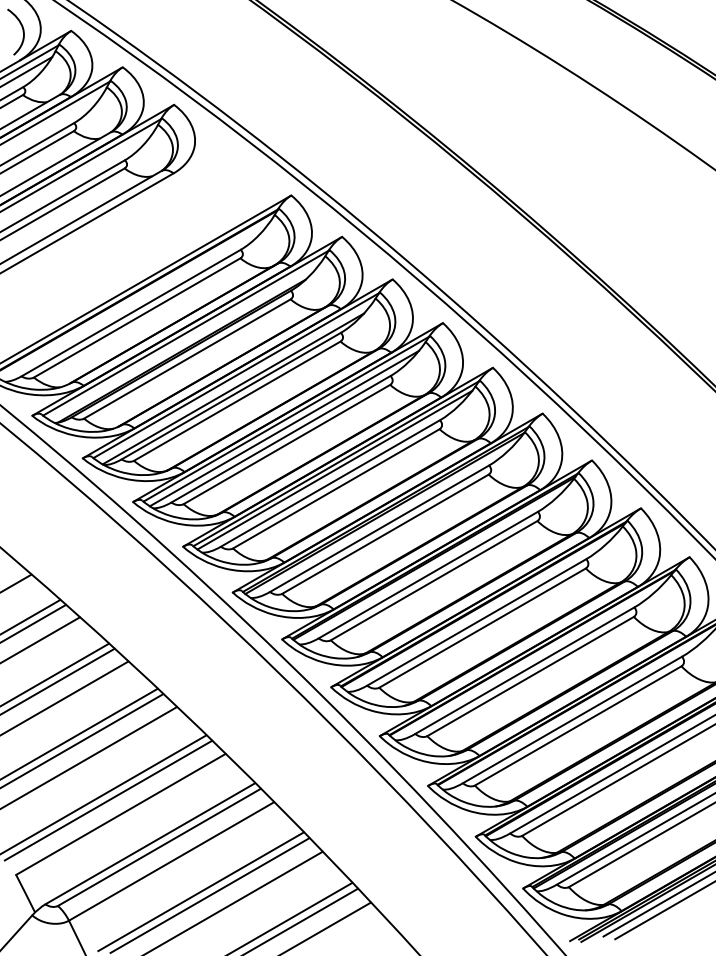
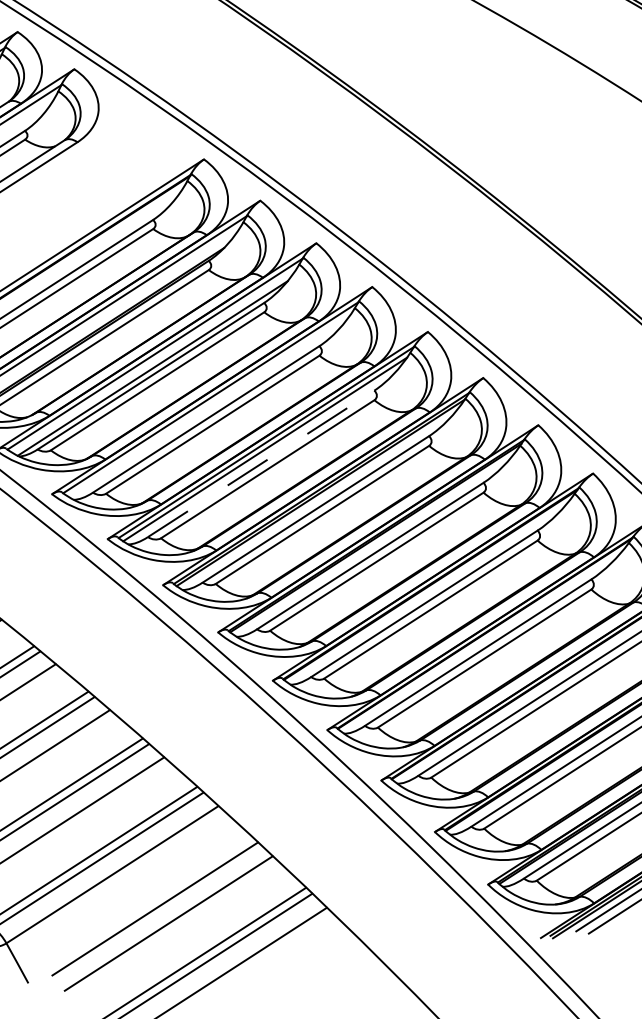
line: (284, 428) -> (209, 407), removed
line: (330, 483) -> (261, 463), solid -> dashed
line: (200, 891) -> (144, 905), removed

